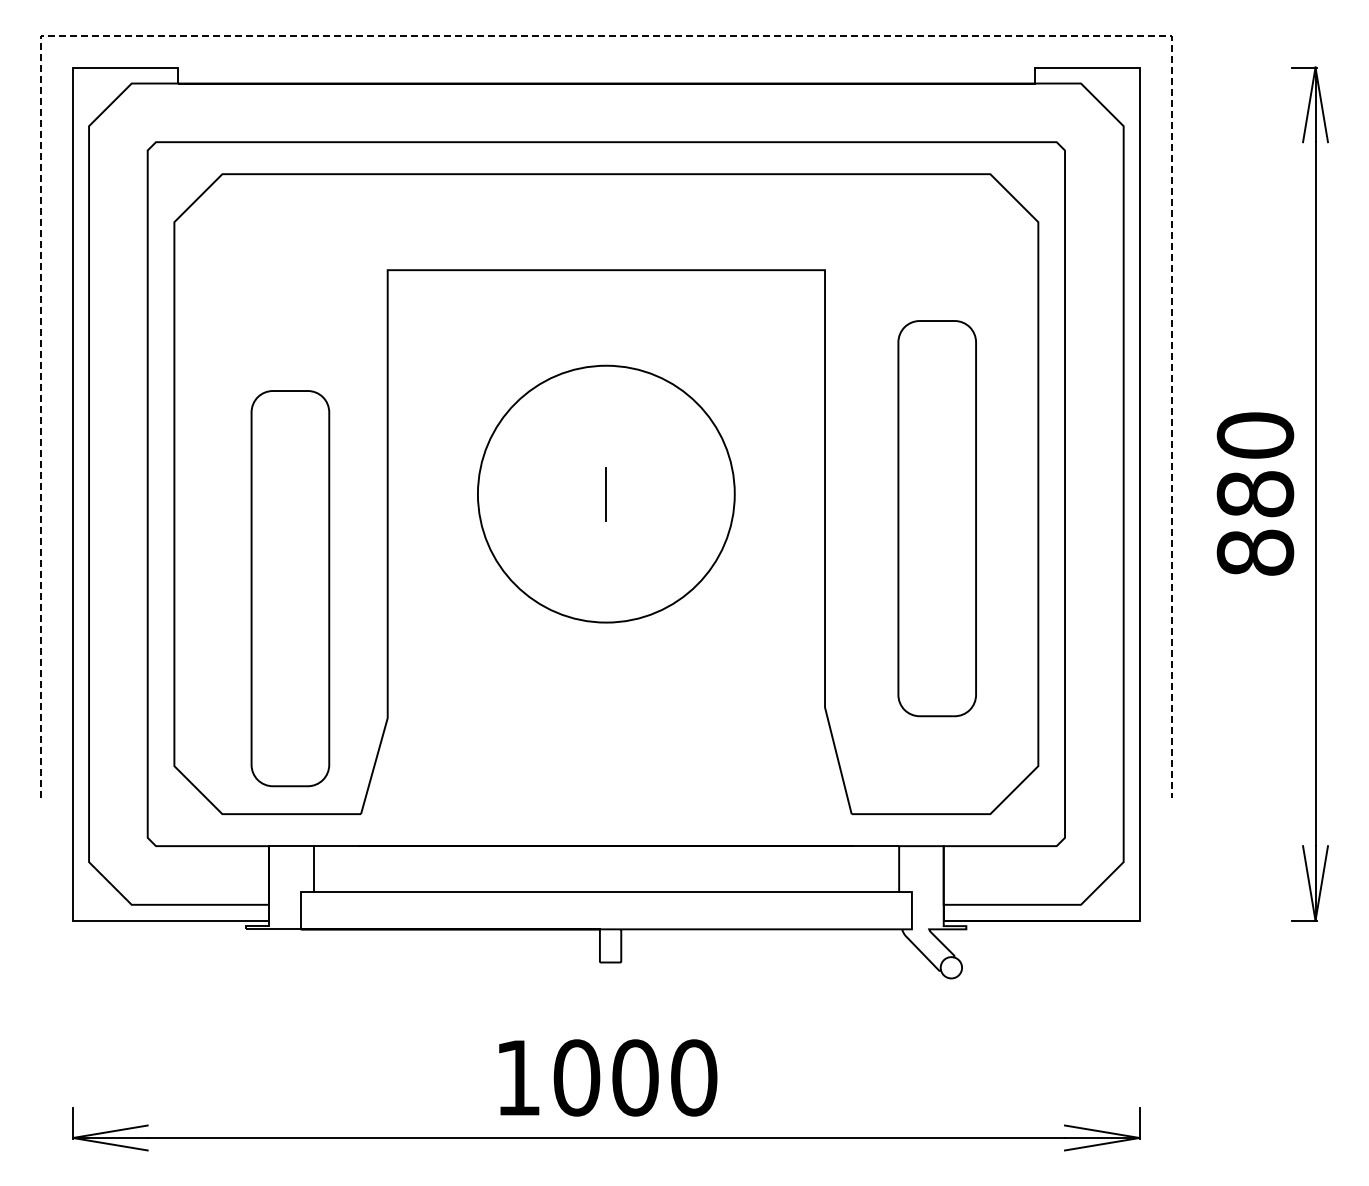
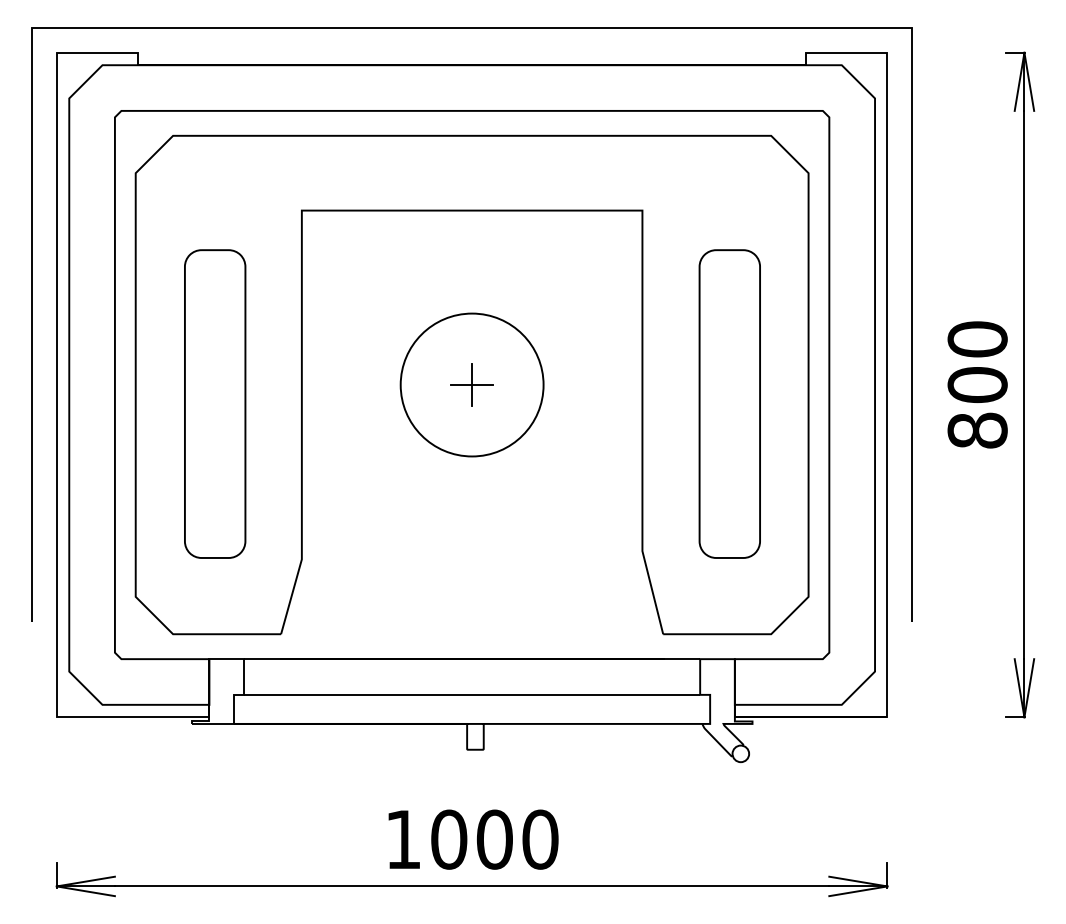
line: (606, 35) -> (472, 27), dashed -> solid
circle: (606, 493) -> (472, 384), size x0.71
line: (606, 494) -> (472, 385), added
text: (1255, 494) -> (977, 385), 880 -> 800
part: (290, 588) -> (215, 403), moved

